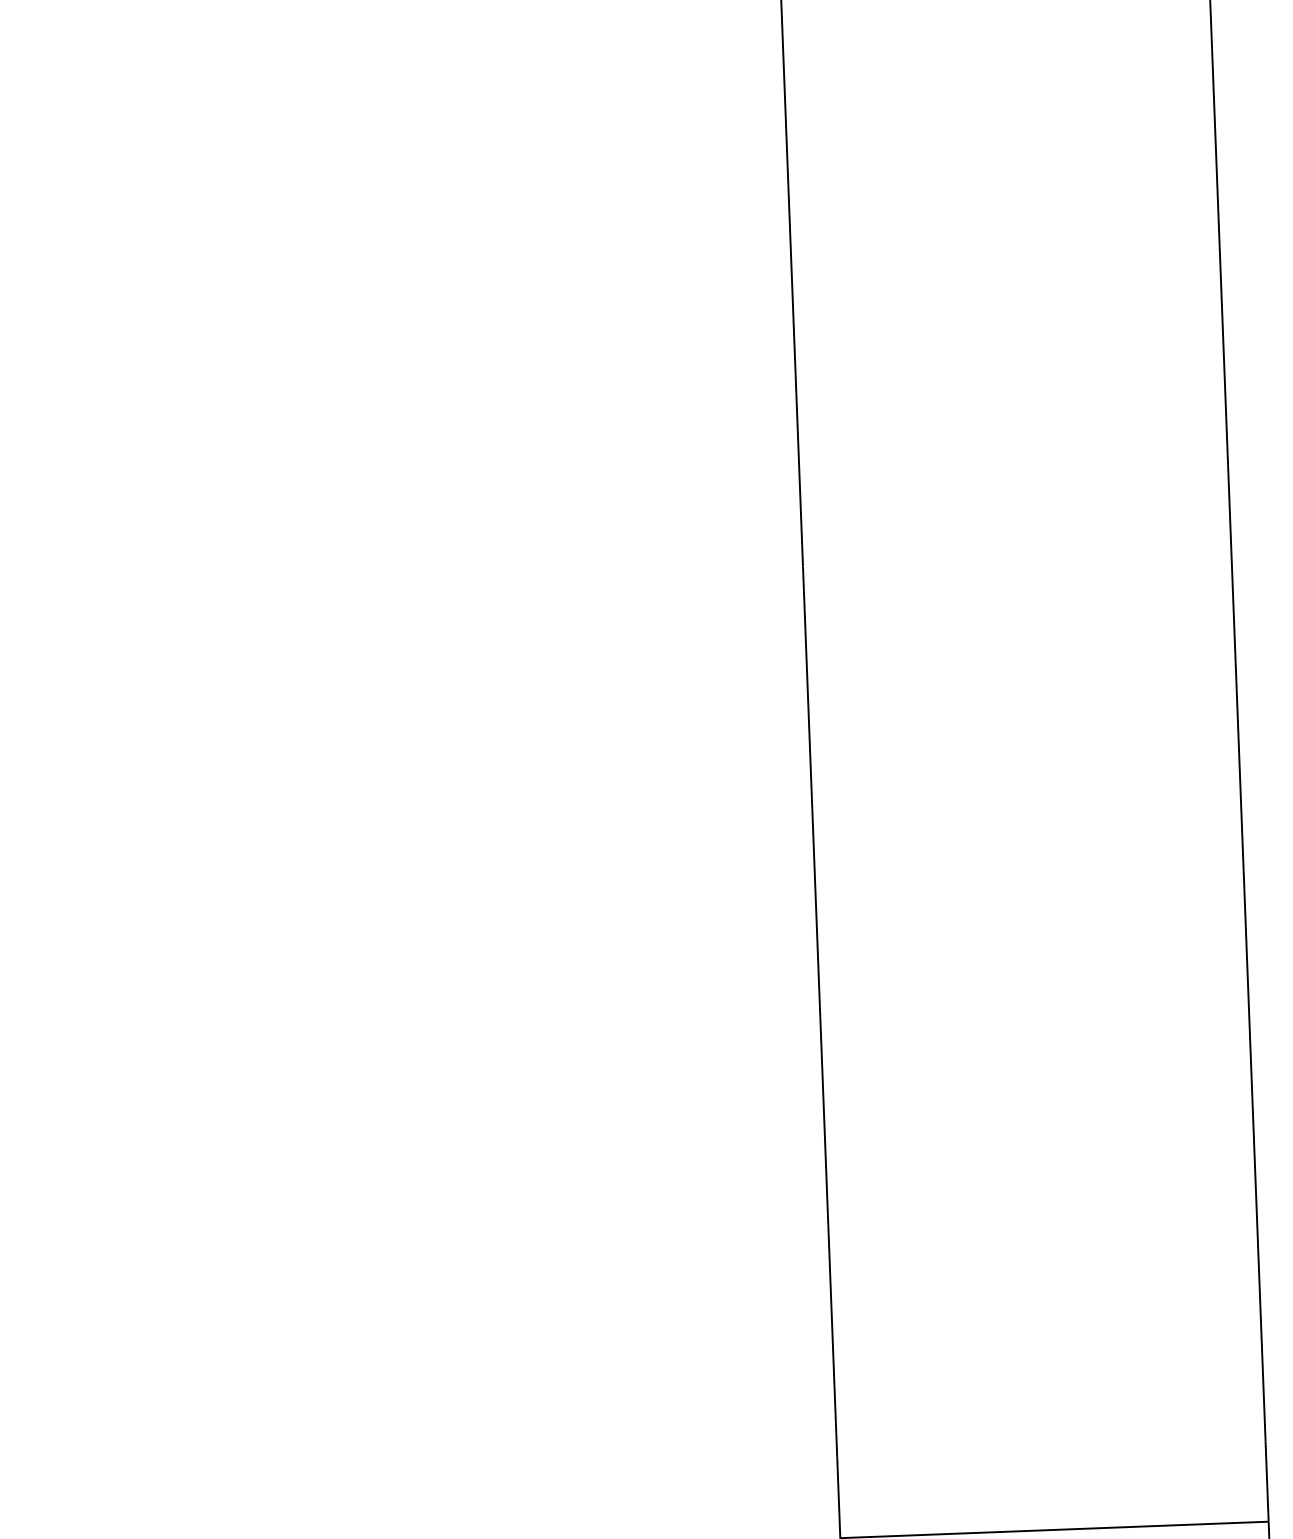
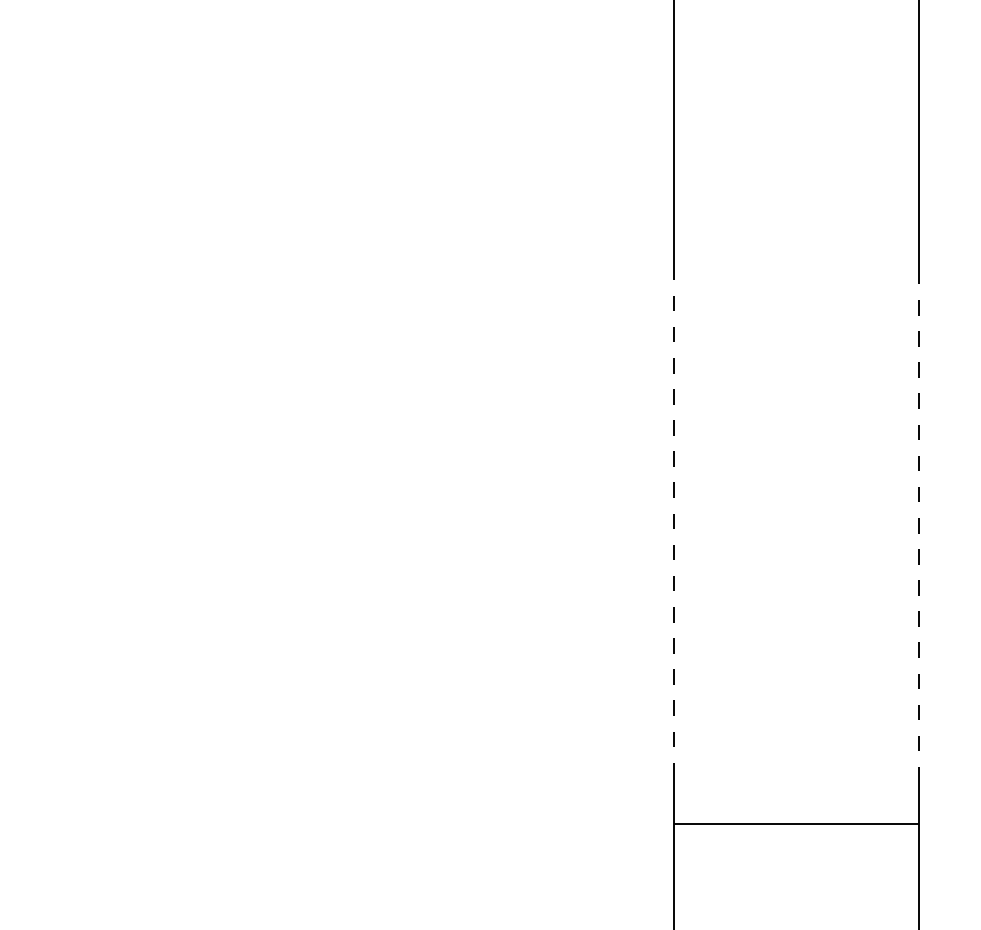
line: (1247, 995) -> (918, 523), solid -> dashed
line: (820, 1012) -> (674, 523), solid -> dashed

